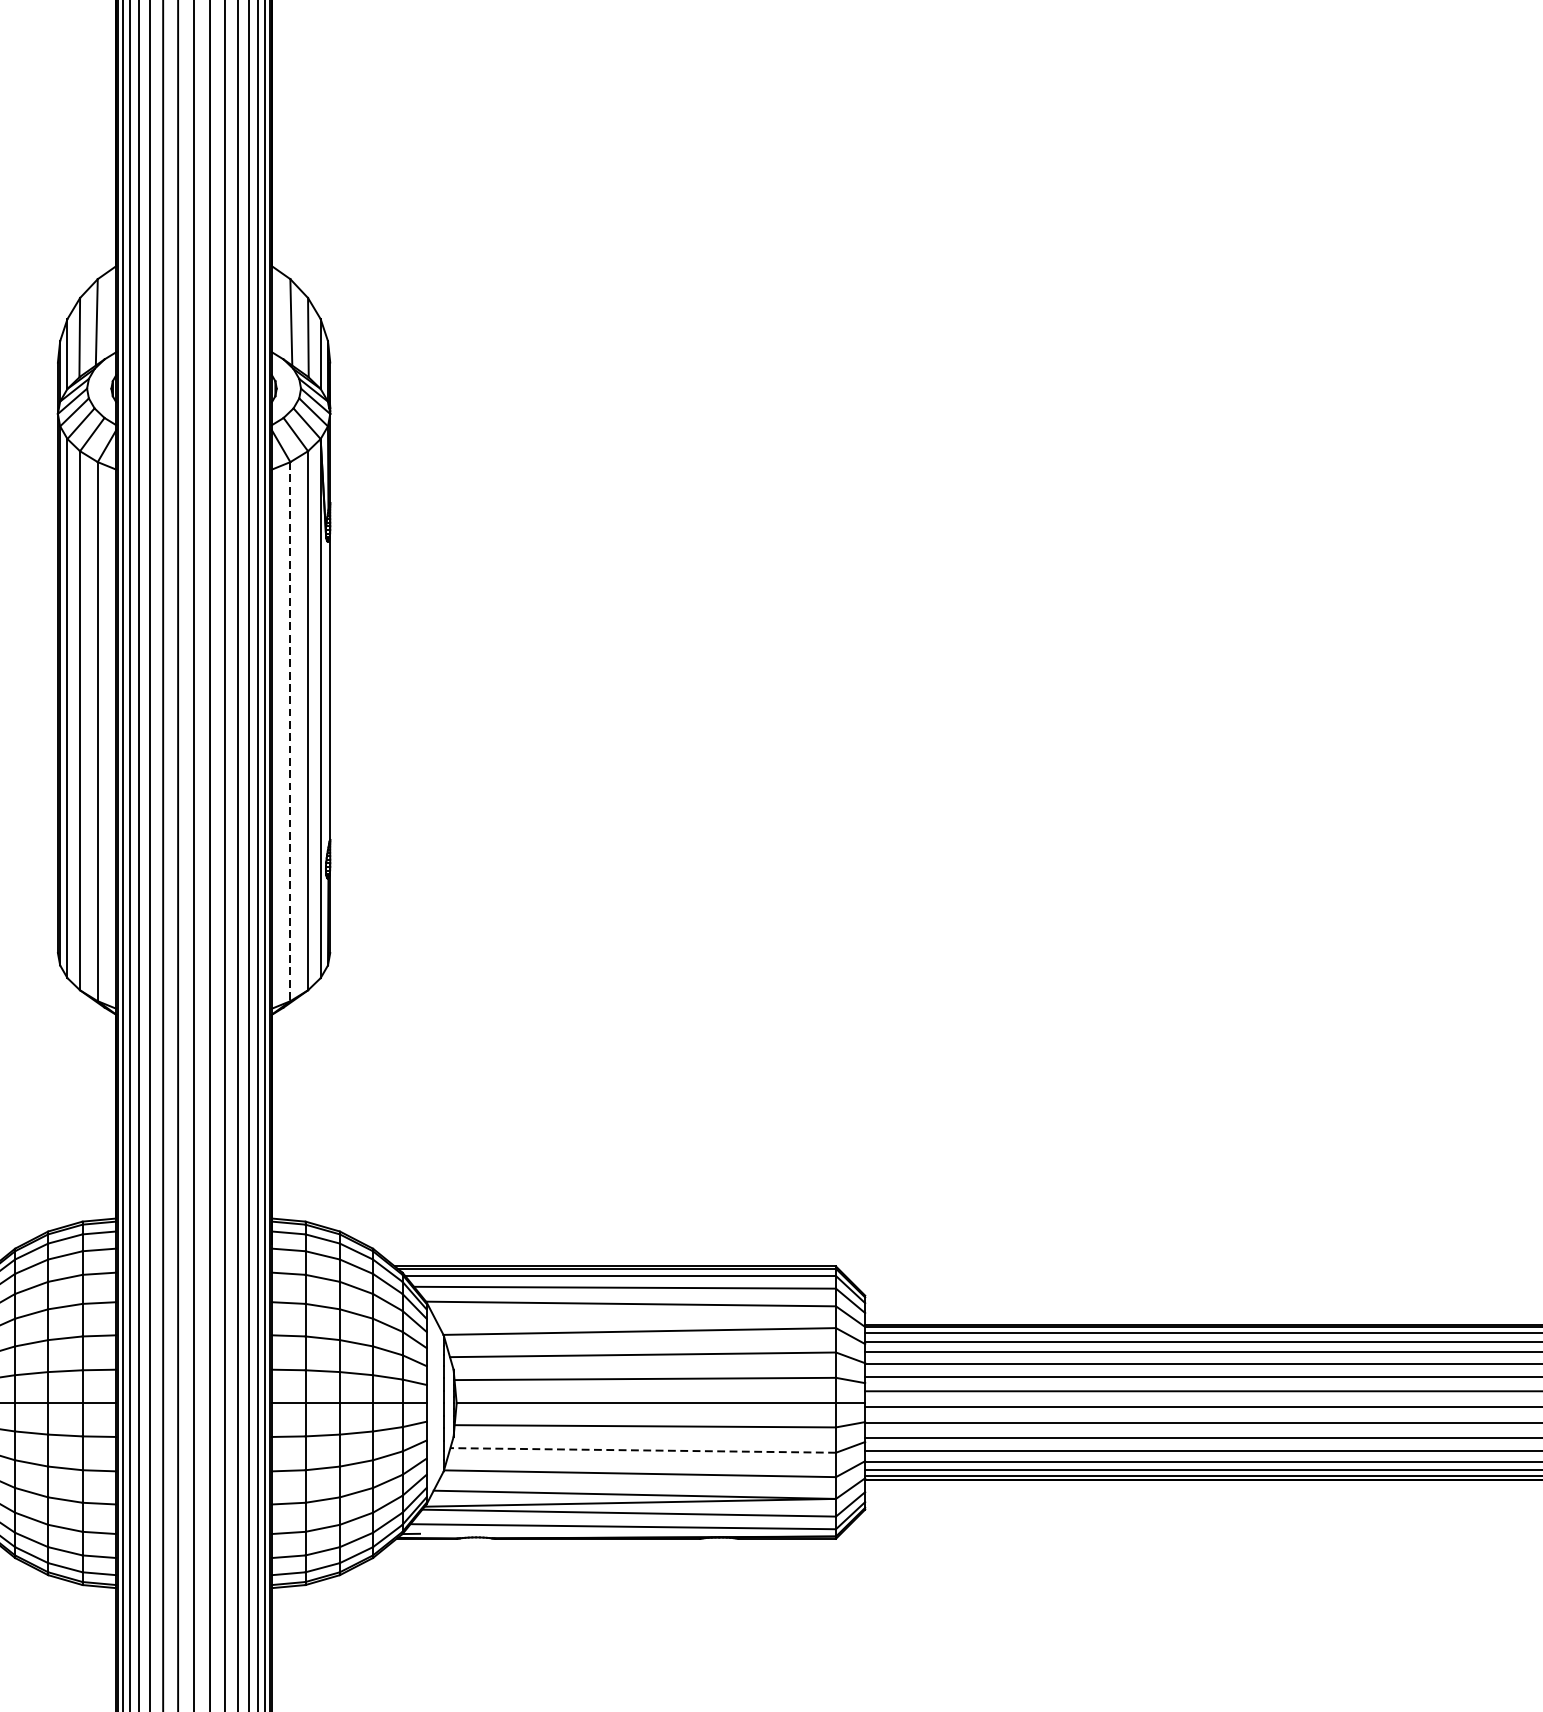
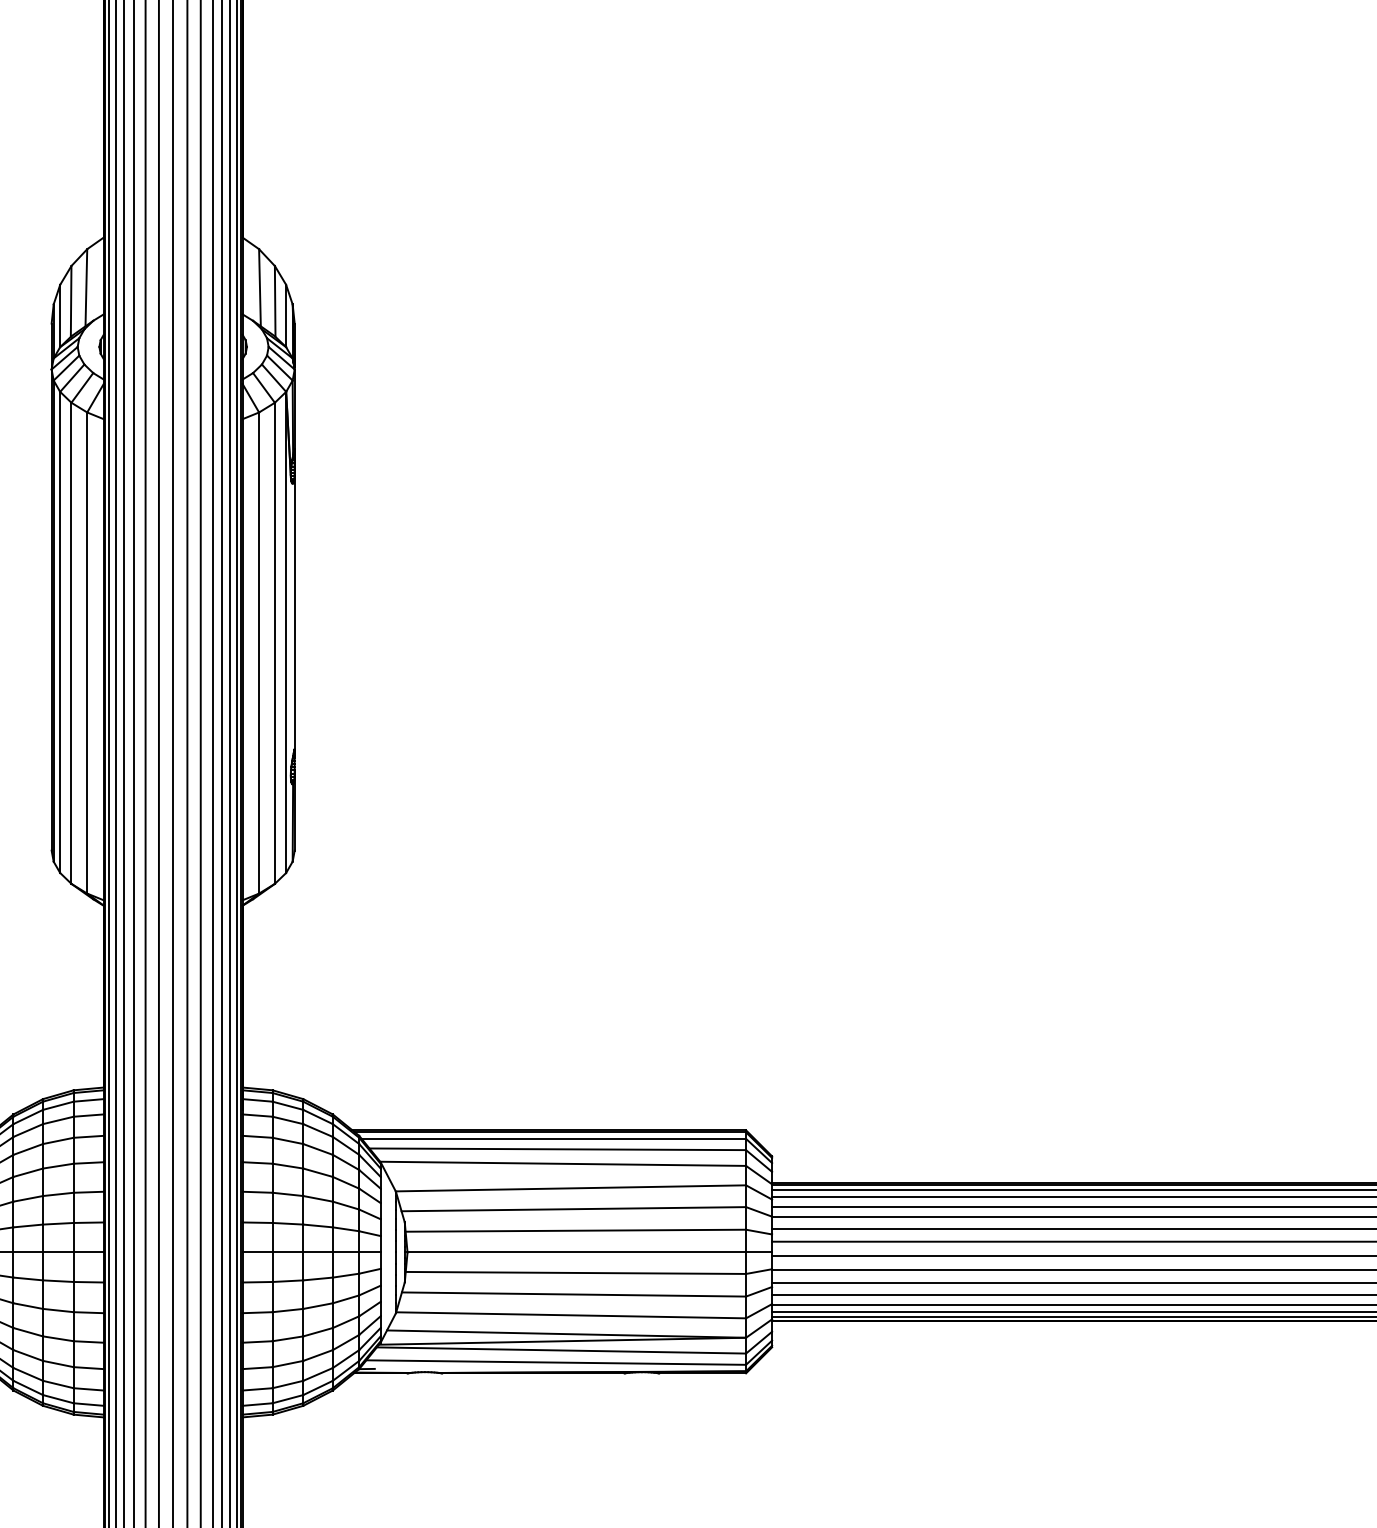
line: (290, 732) -> (259, 653), dashed -> solid
line: (642, 1450) -> (573, 1294), dashed -> solid

